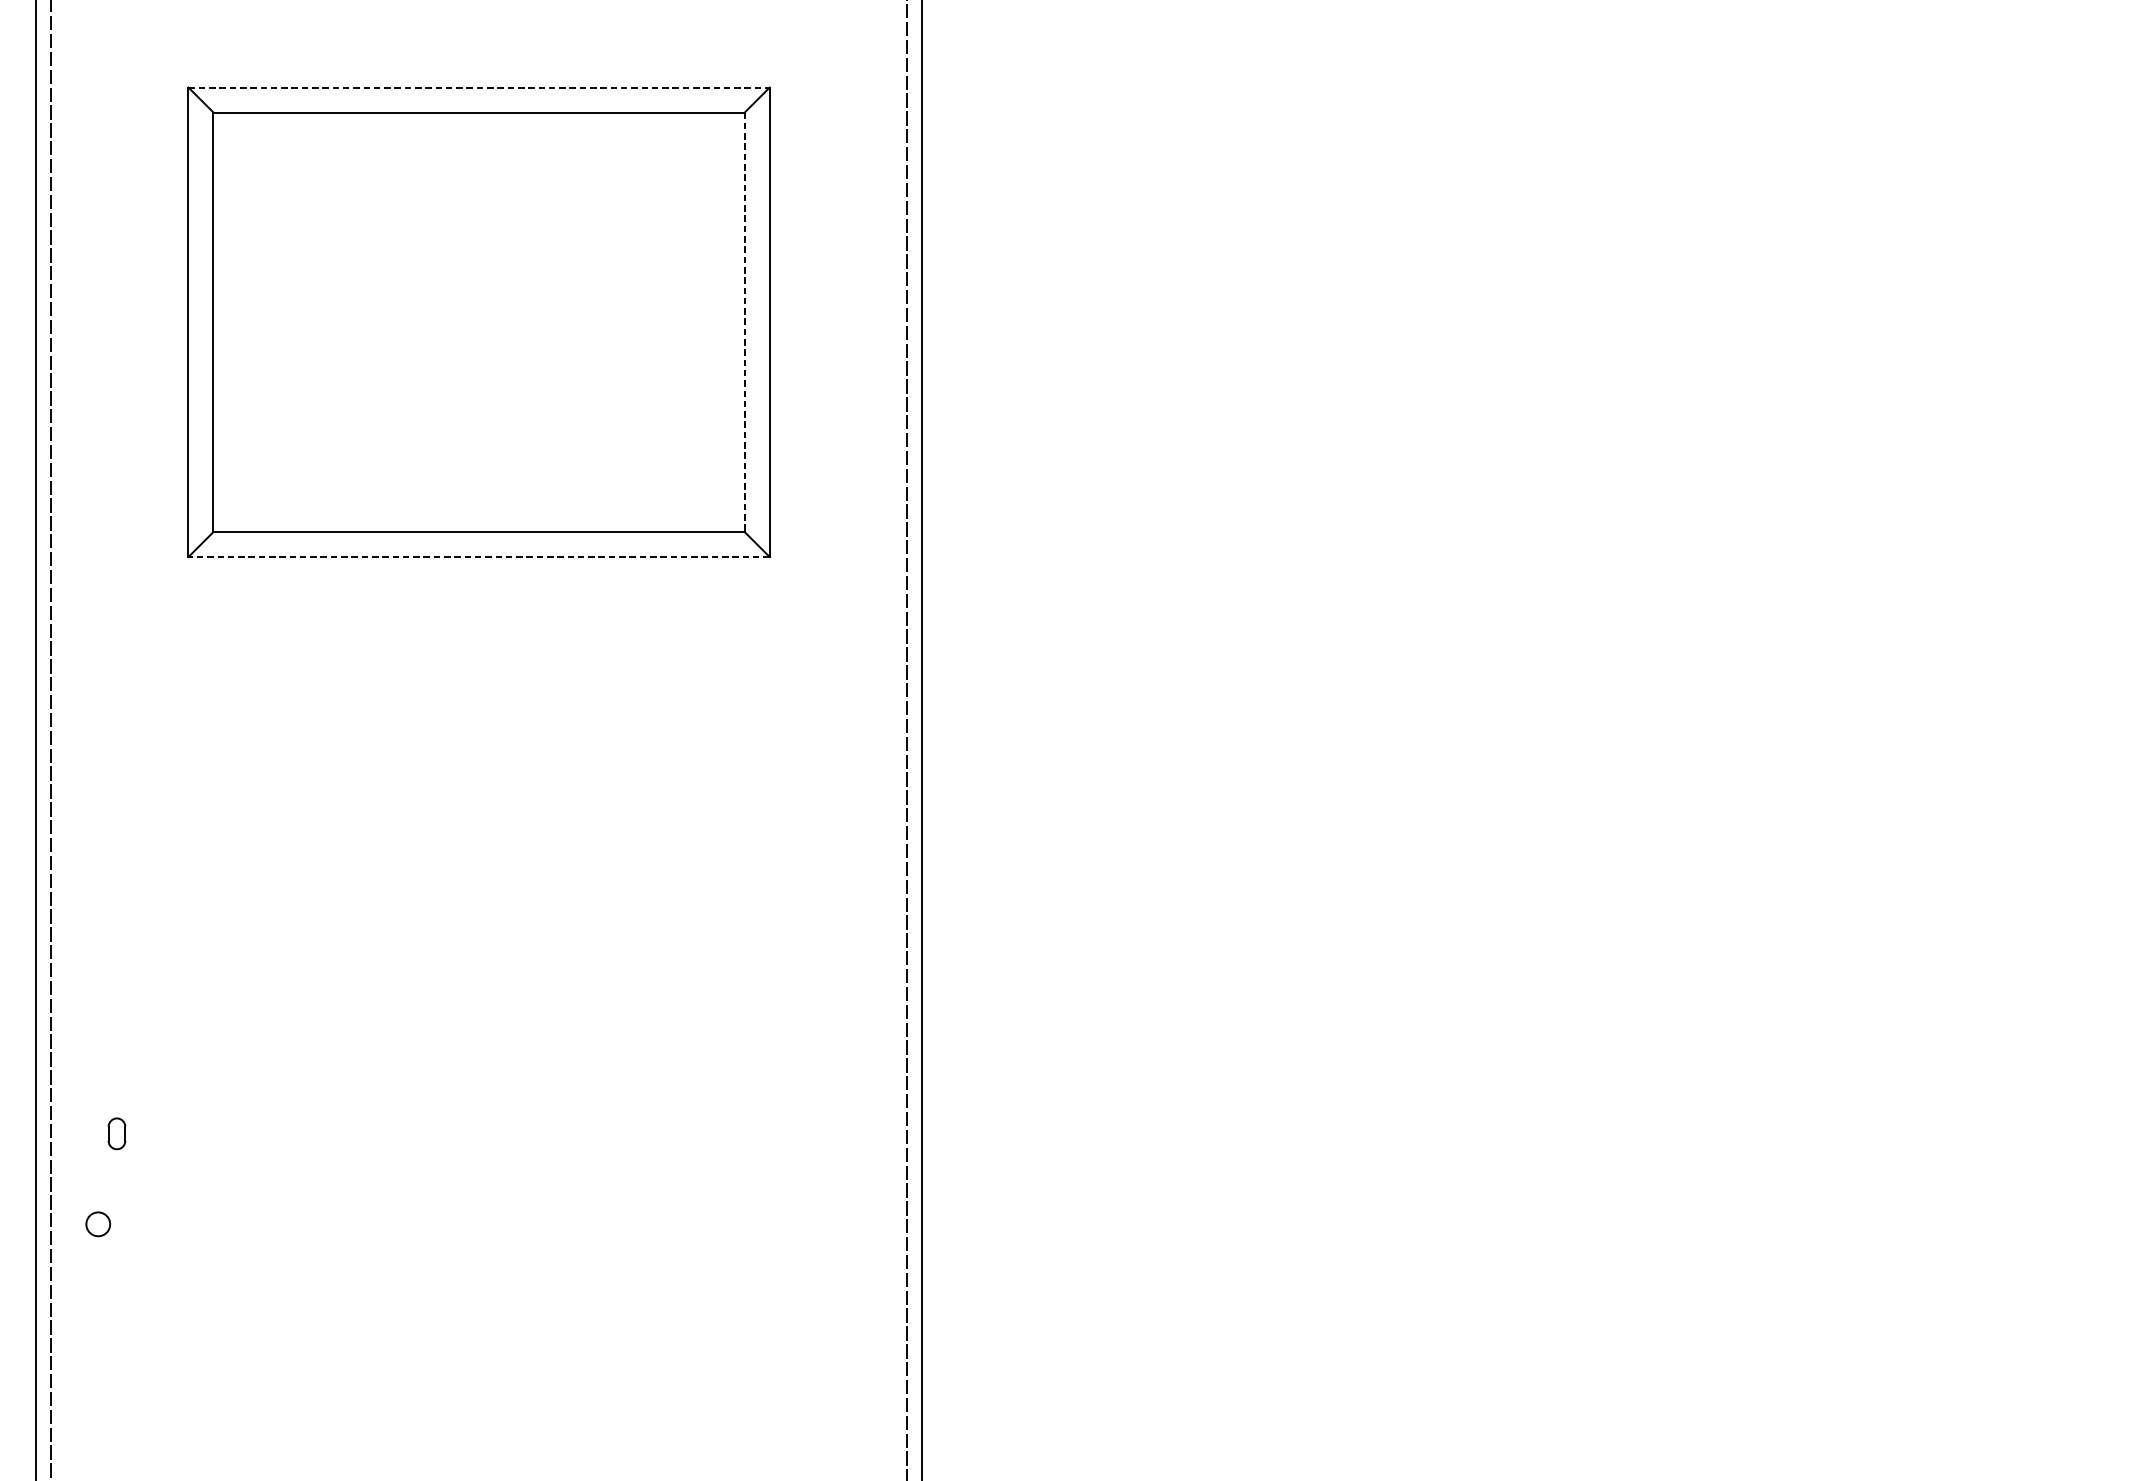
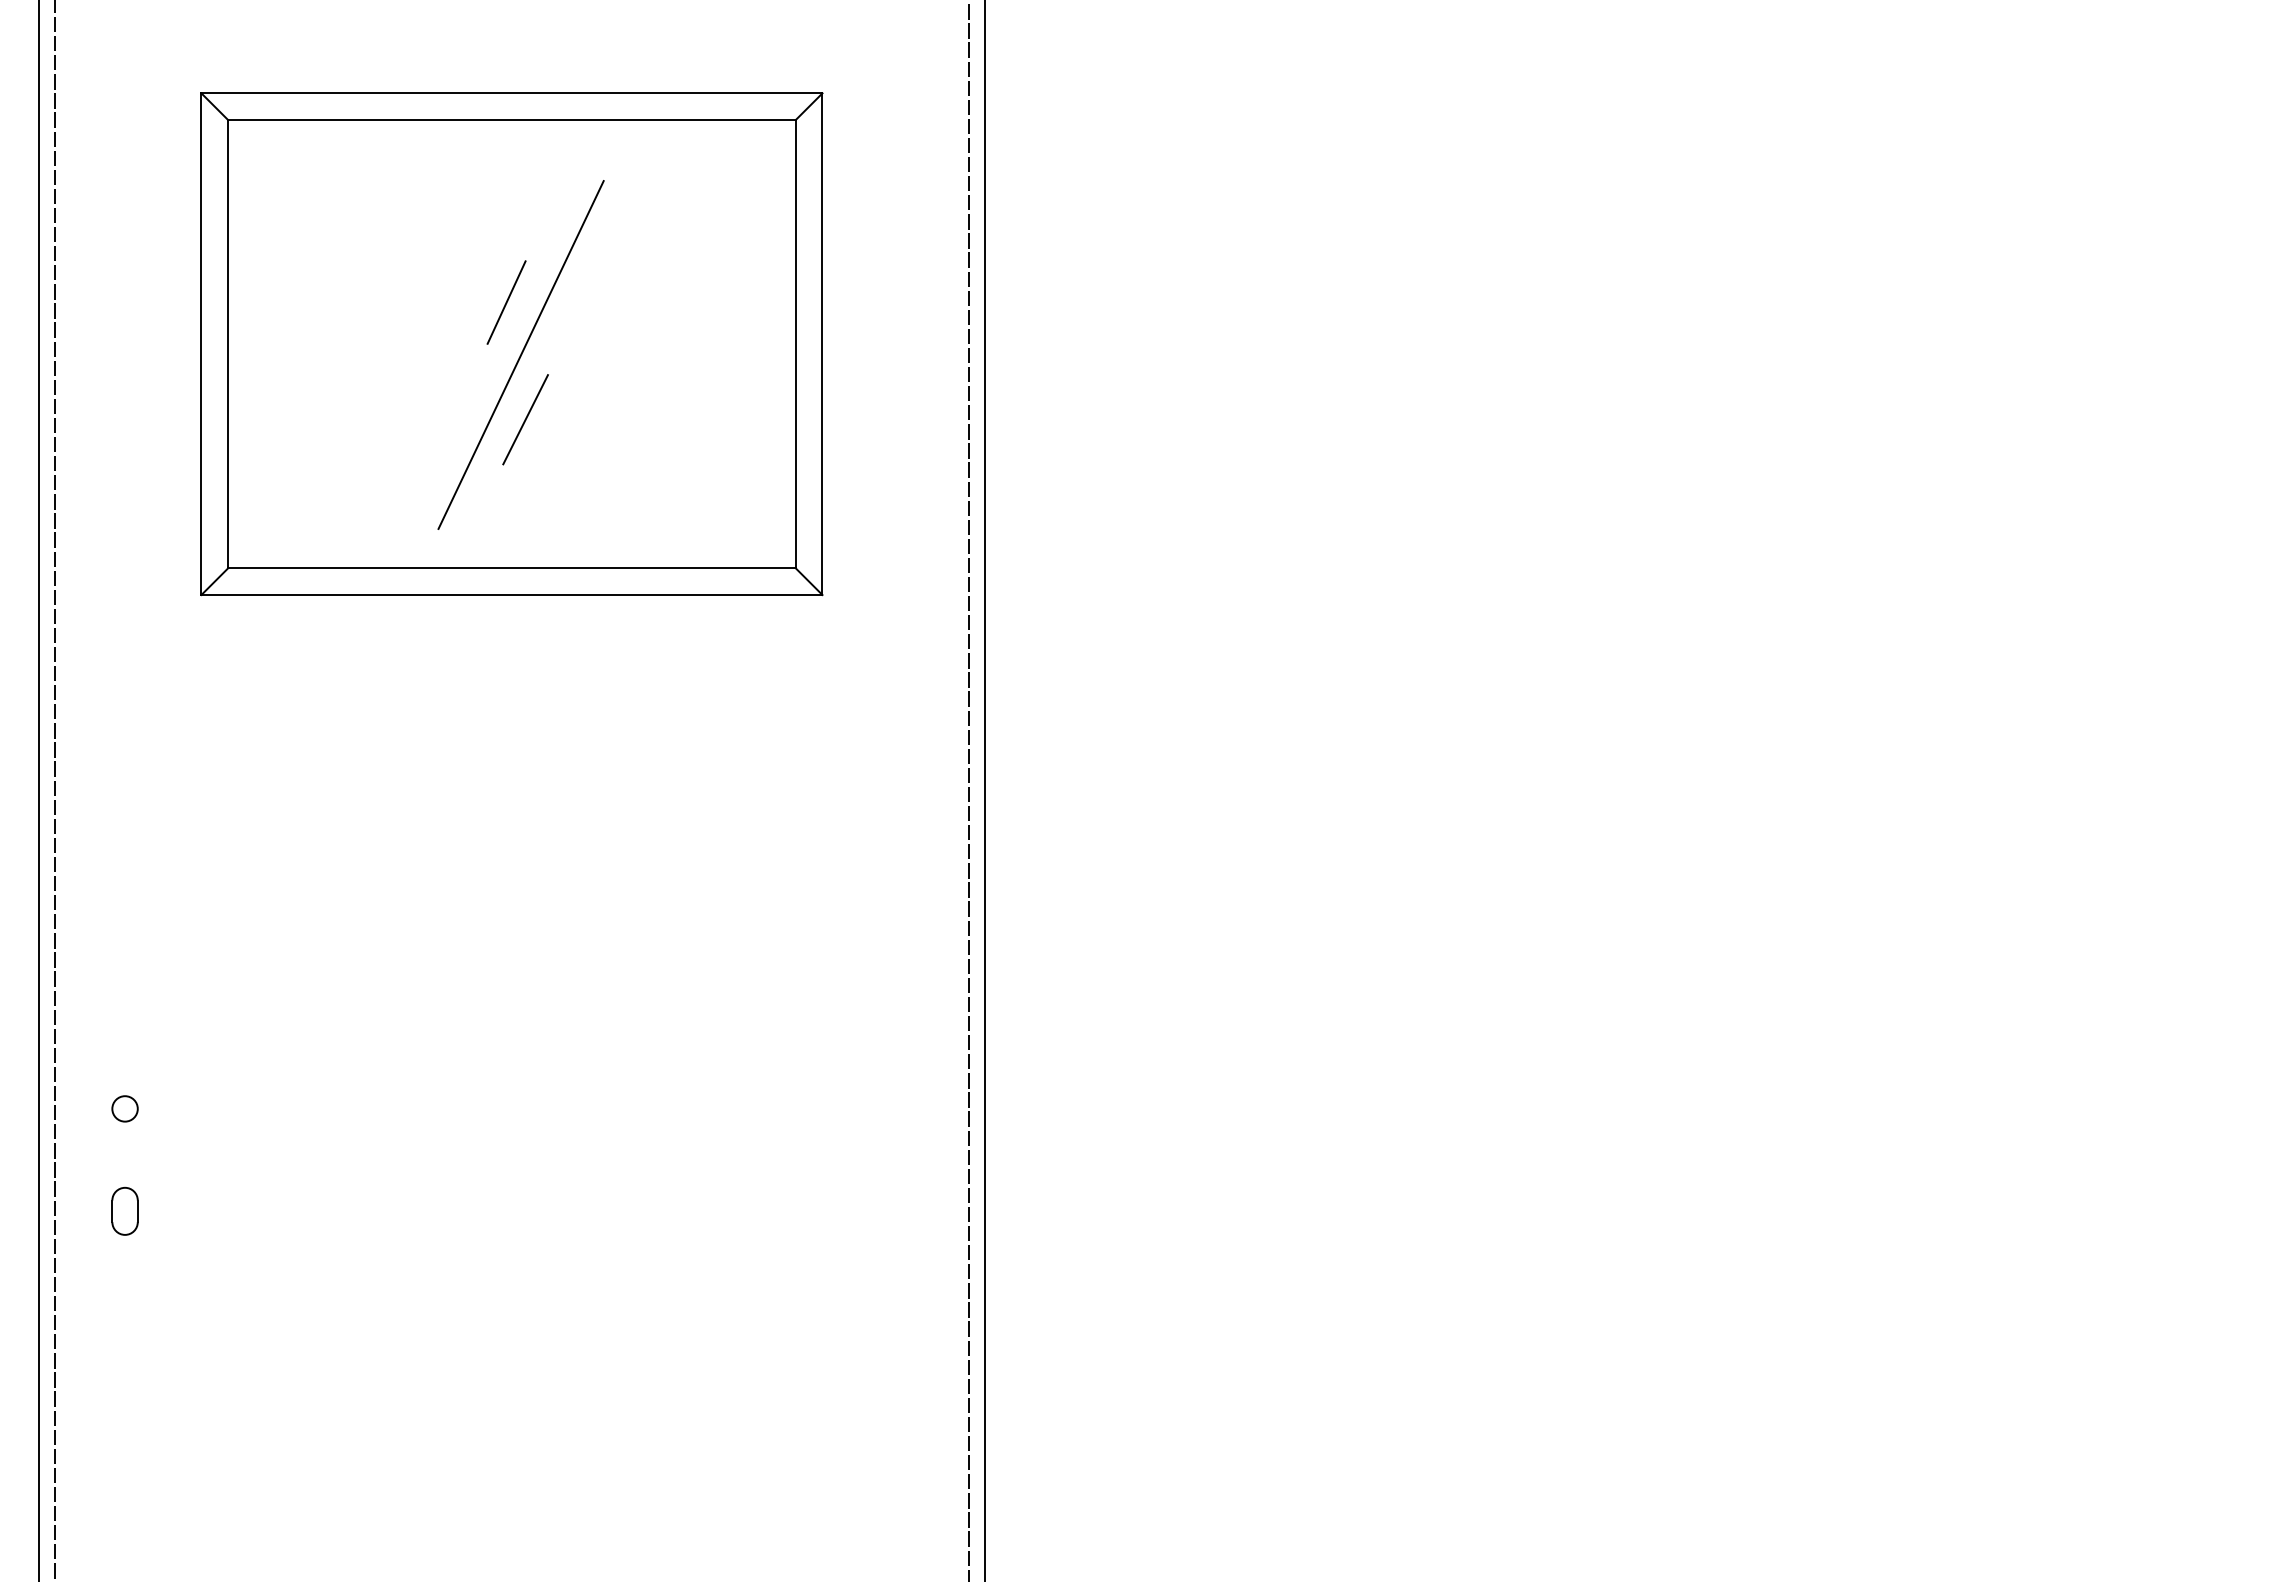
line: (478, 87) -> (511, 93), dashed -> solid
line: (474, 283) -> (506, 302), added
line: (744, 322) -> (795, 344), dashed -> solid
line: (487, 331) -> (520, 354), added
line: (491, 392) -> (525, 419), added
line: (478, 557) -> (511, 595), dashed -> solid
part: (116, 1133) -> (124, 1210), size x1.43
circle: (97, 1223) -> (124, 1108), moved

